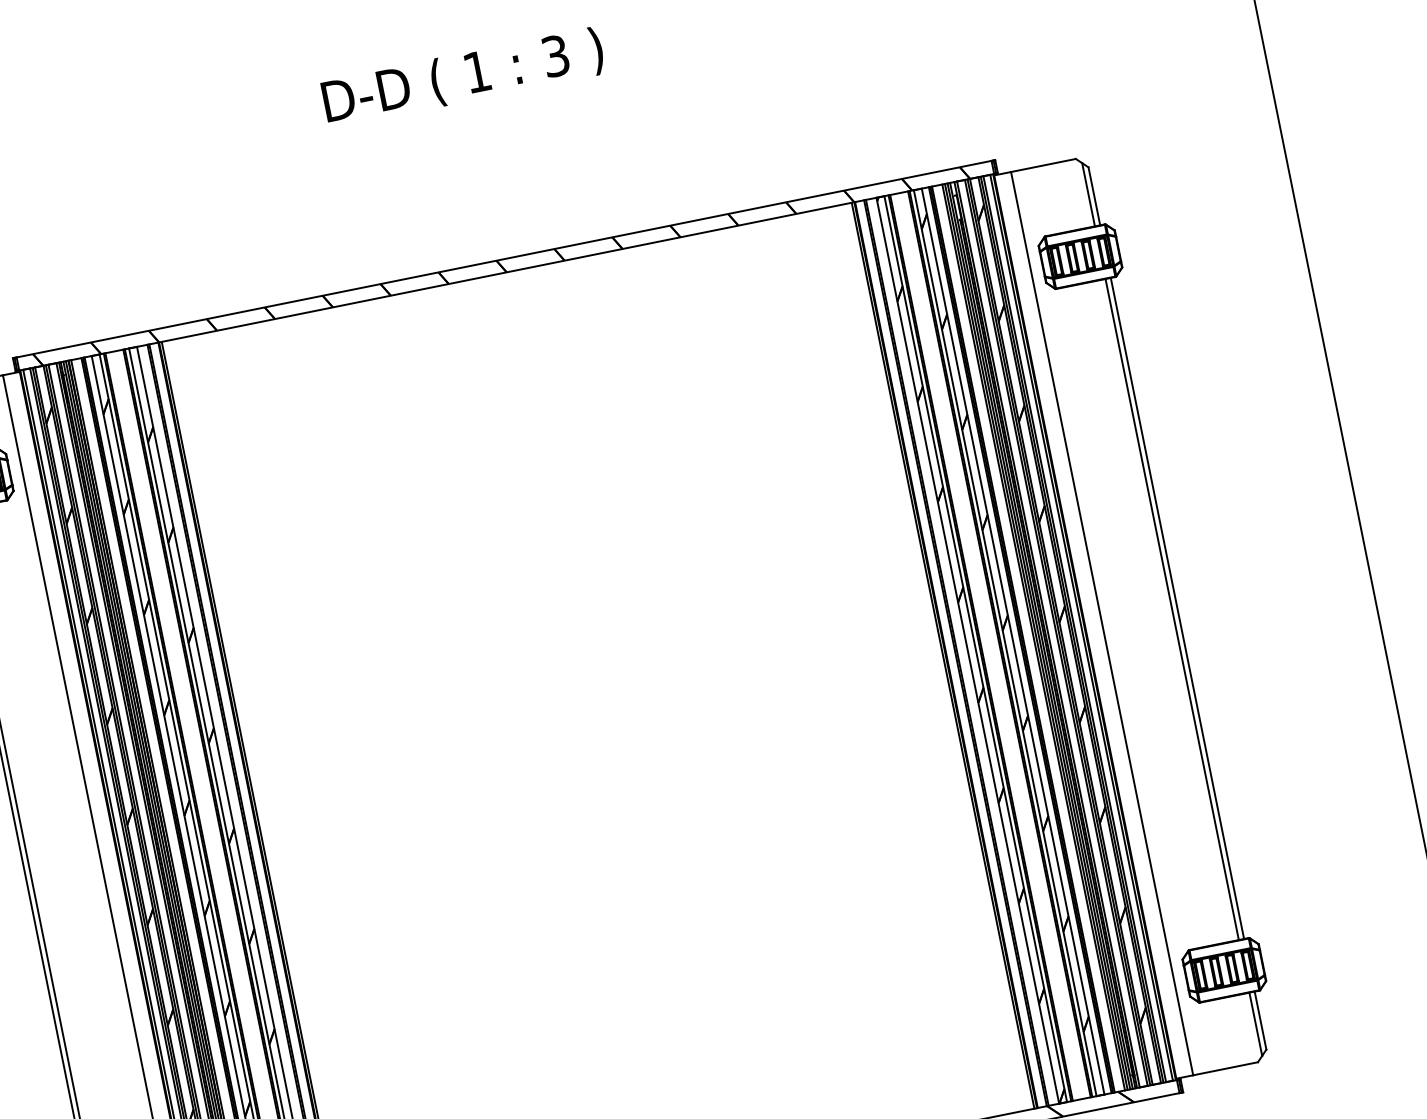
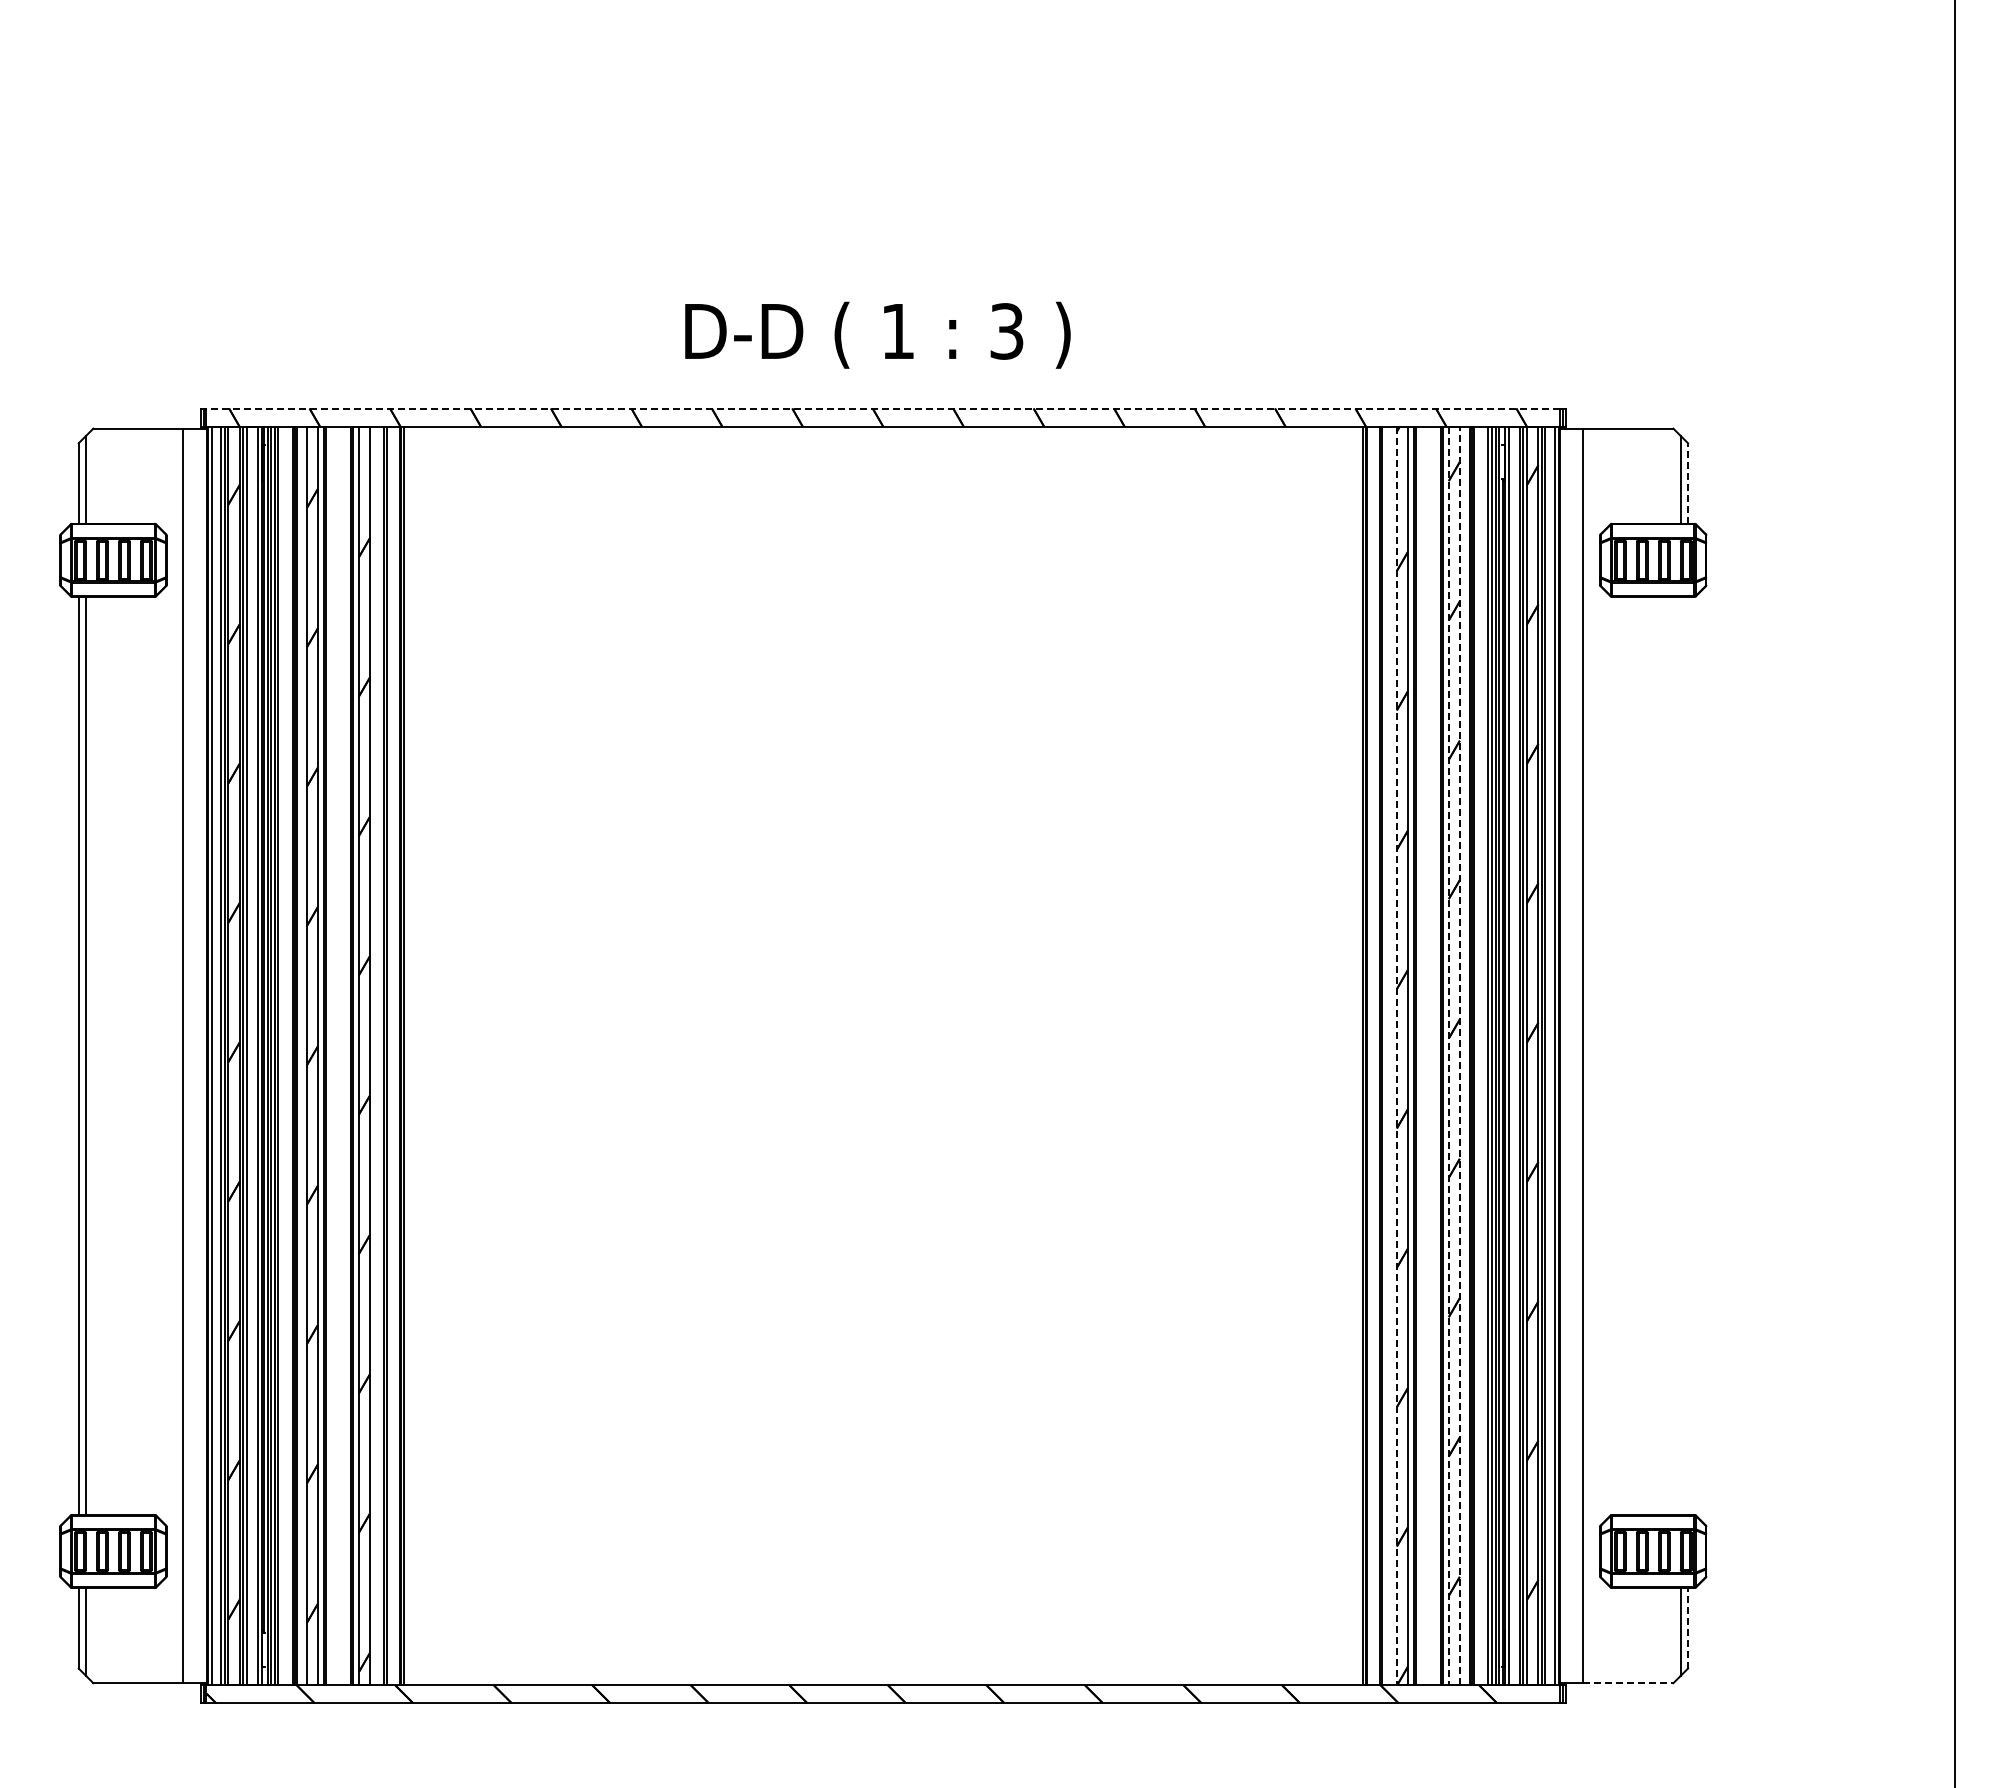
text: (462, 77) -> (877, 334), moved
line: (1094, 196) -> (1688, 483), solid -> dashed
line: (503, 259) -> (882, 408), solid -> dashed
line: (1177, 608) -> (1688, 1055), removed
line: (1171, 609) -> (1680, 1055), removed
line: (1012, 641) -> (1459, 1055), solid -> dashed
line: (1005, 643) -> (1448, 1056), solid -> dashed
line: (967, 651) -> (1396, 1056), solid -> dashed
line: (1260, 1019) -> (1688, 1627), solid -> dashed
line: (1225, 1069) -> (1628, 1683), solid -> dashed

